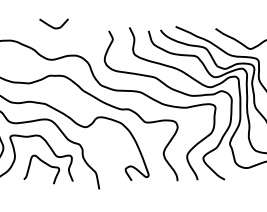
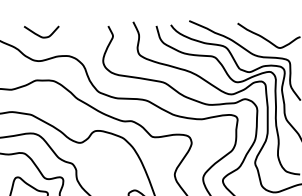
curve: (51, 25) -> (38, 34), moved

